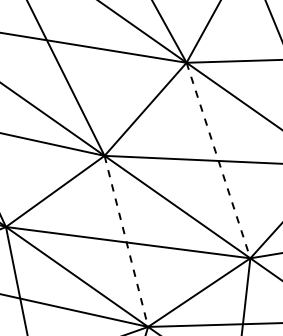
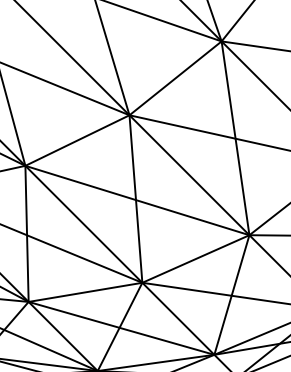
line: (218, 160) -> (235, 138), dashed -> solid
line: (126, 241) -> (135, 199), dashed -> solid

